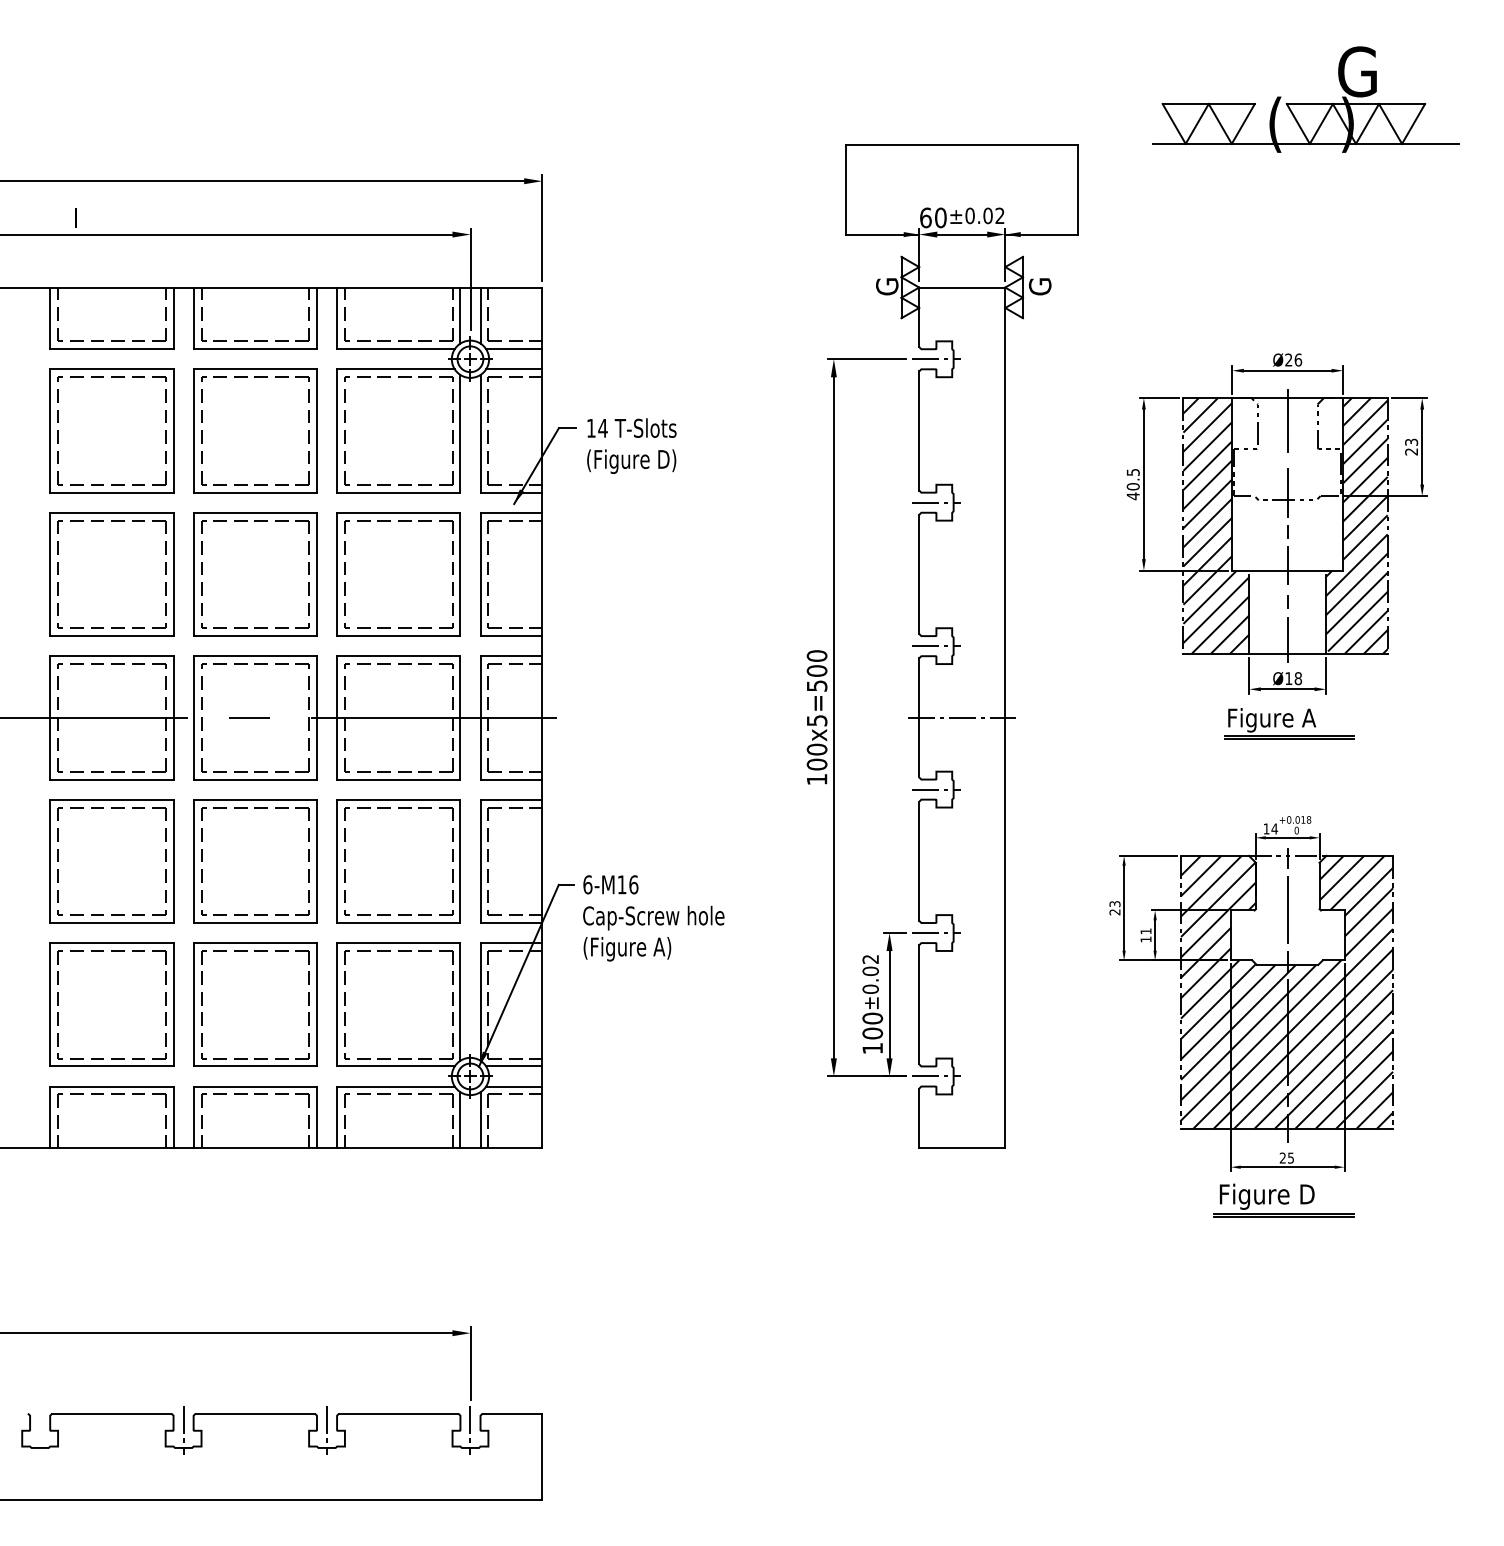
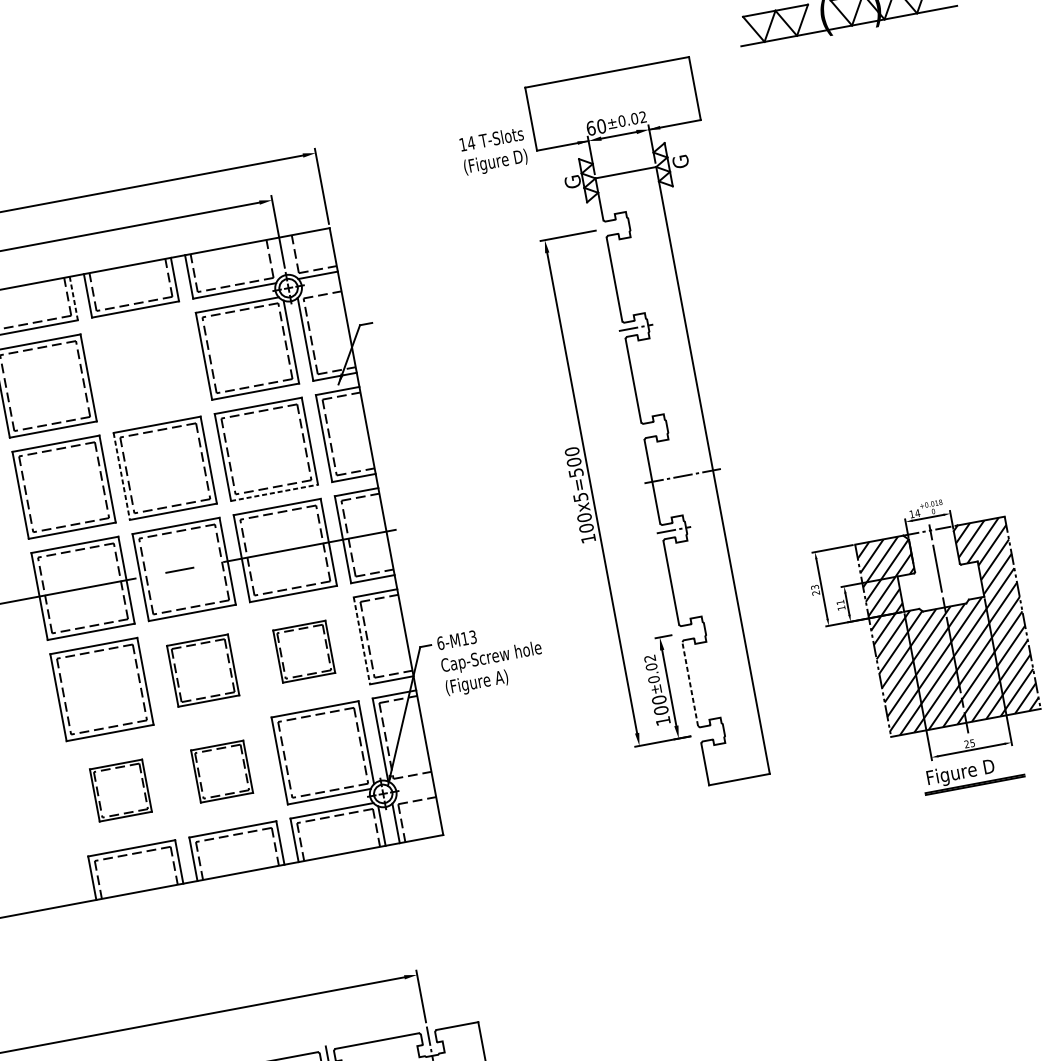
line: (460, 315) -> (275, 258), removed
line: (480, 315) -> (289, 255), removed
line: (173, 318) -> (73, 298), solid -> dashed
line: (936, 359) -> (617, 226), removed
line: (514, 369) -> (321, 289), removed
part: (255, 430) -> (146, 366), removed
text: (631, 445) -> (493, 151), moved
part: (1276, 546) -> (881, 313), removed
line: (193, 574) -> (121, 476), solid -> dashed
line: (398, 636) -> (274, 493), solid -> dashed
line: (936, 646) -> (655, 429), removed
part: (255, 861) -> (203, 670), size x0.7
part: (398, 861) -> (304, 651), size x0.6
line: (480, 861) -> (361, 641), solid -> dashed
text: (633, 884) -> (472, 637), 6-M16 -> 6-M13
line: (936, 933) -> (693, 631), removed
part: (111, 1004) -> (120, 790), size x0.6
part: (255, 1004) -> (222, 771), size x0.6
line: (919, 1004) -> (690, 683), solid -> dashed
line: (514, 1066) -> (412, 781), removed
line: (936, 1076) -> (711, 732), removed
line: (514, 1086) -> (415, 795), removed

